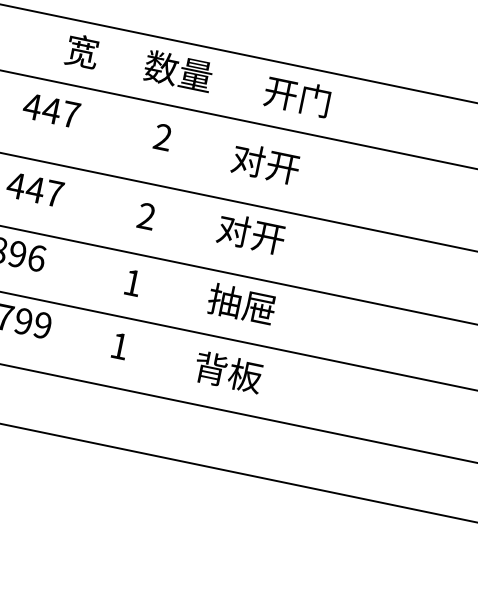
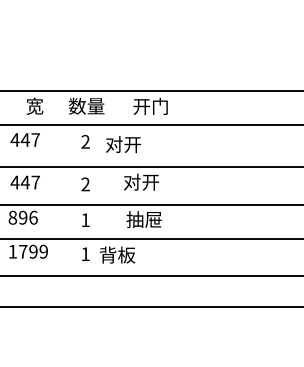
text: (265, 163) -> (123, 144), moved
text: (228, 371) -> (117, 254), moved

